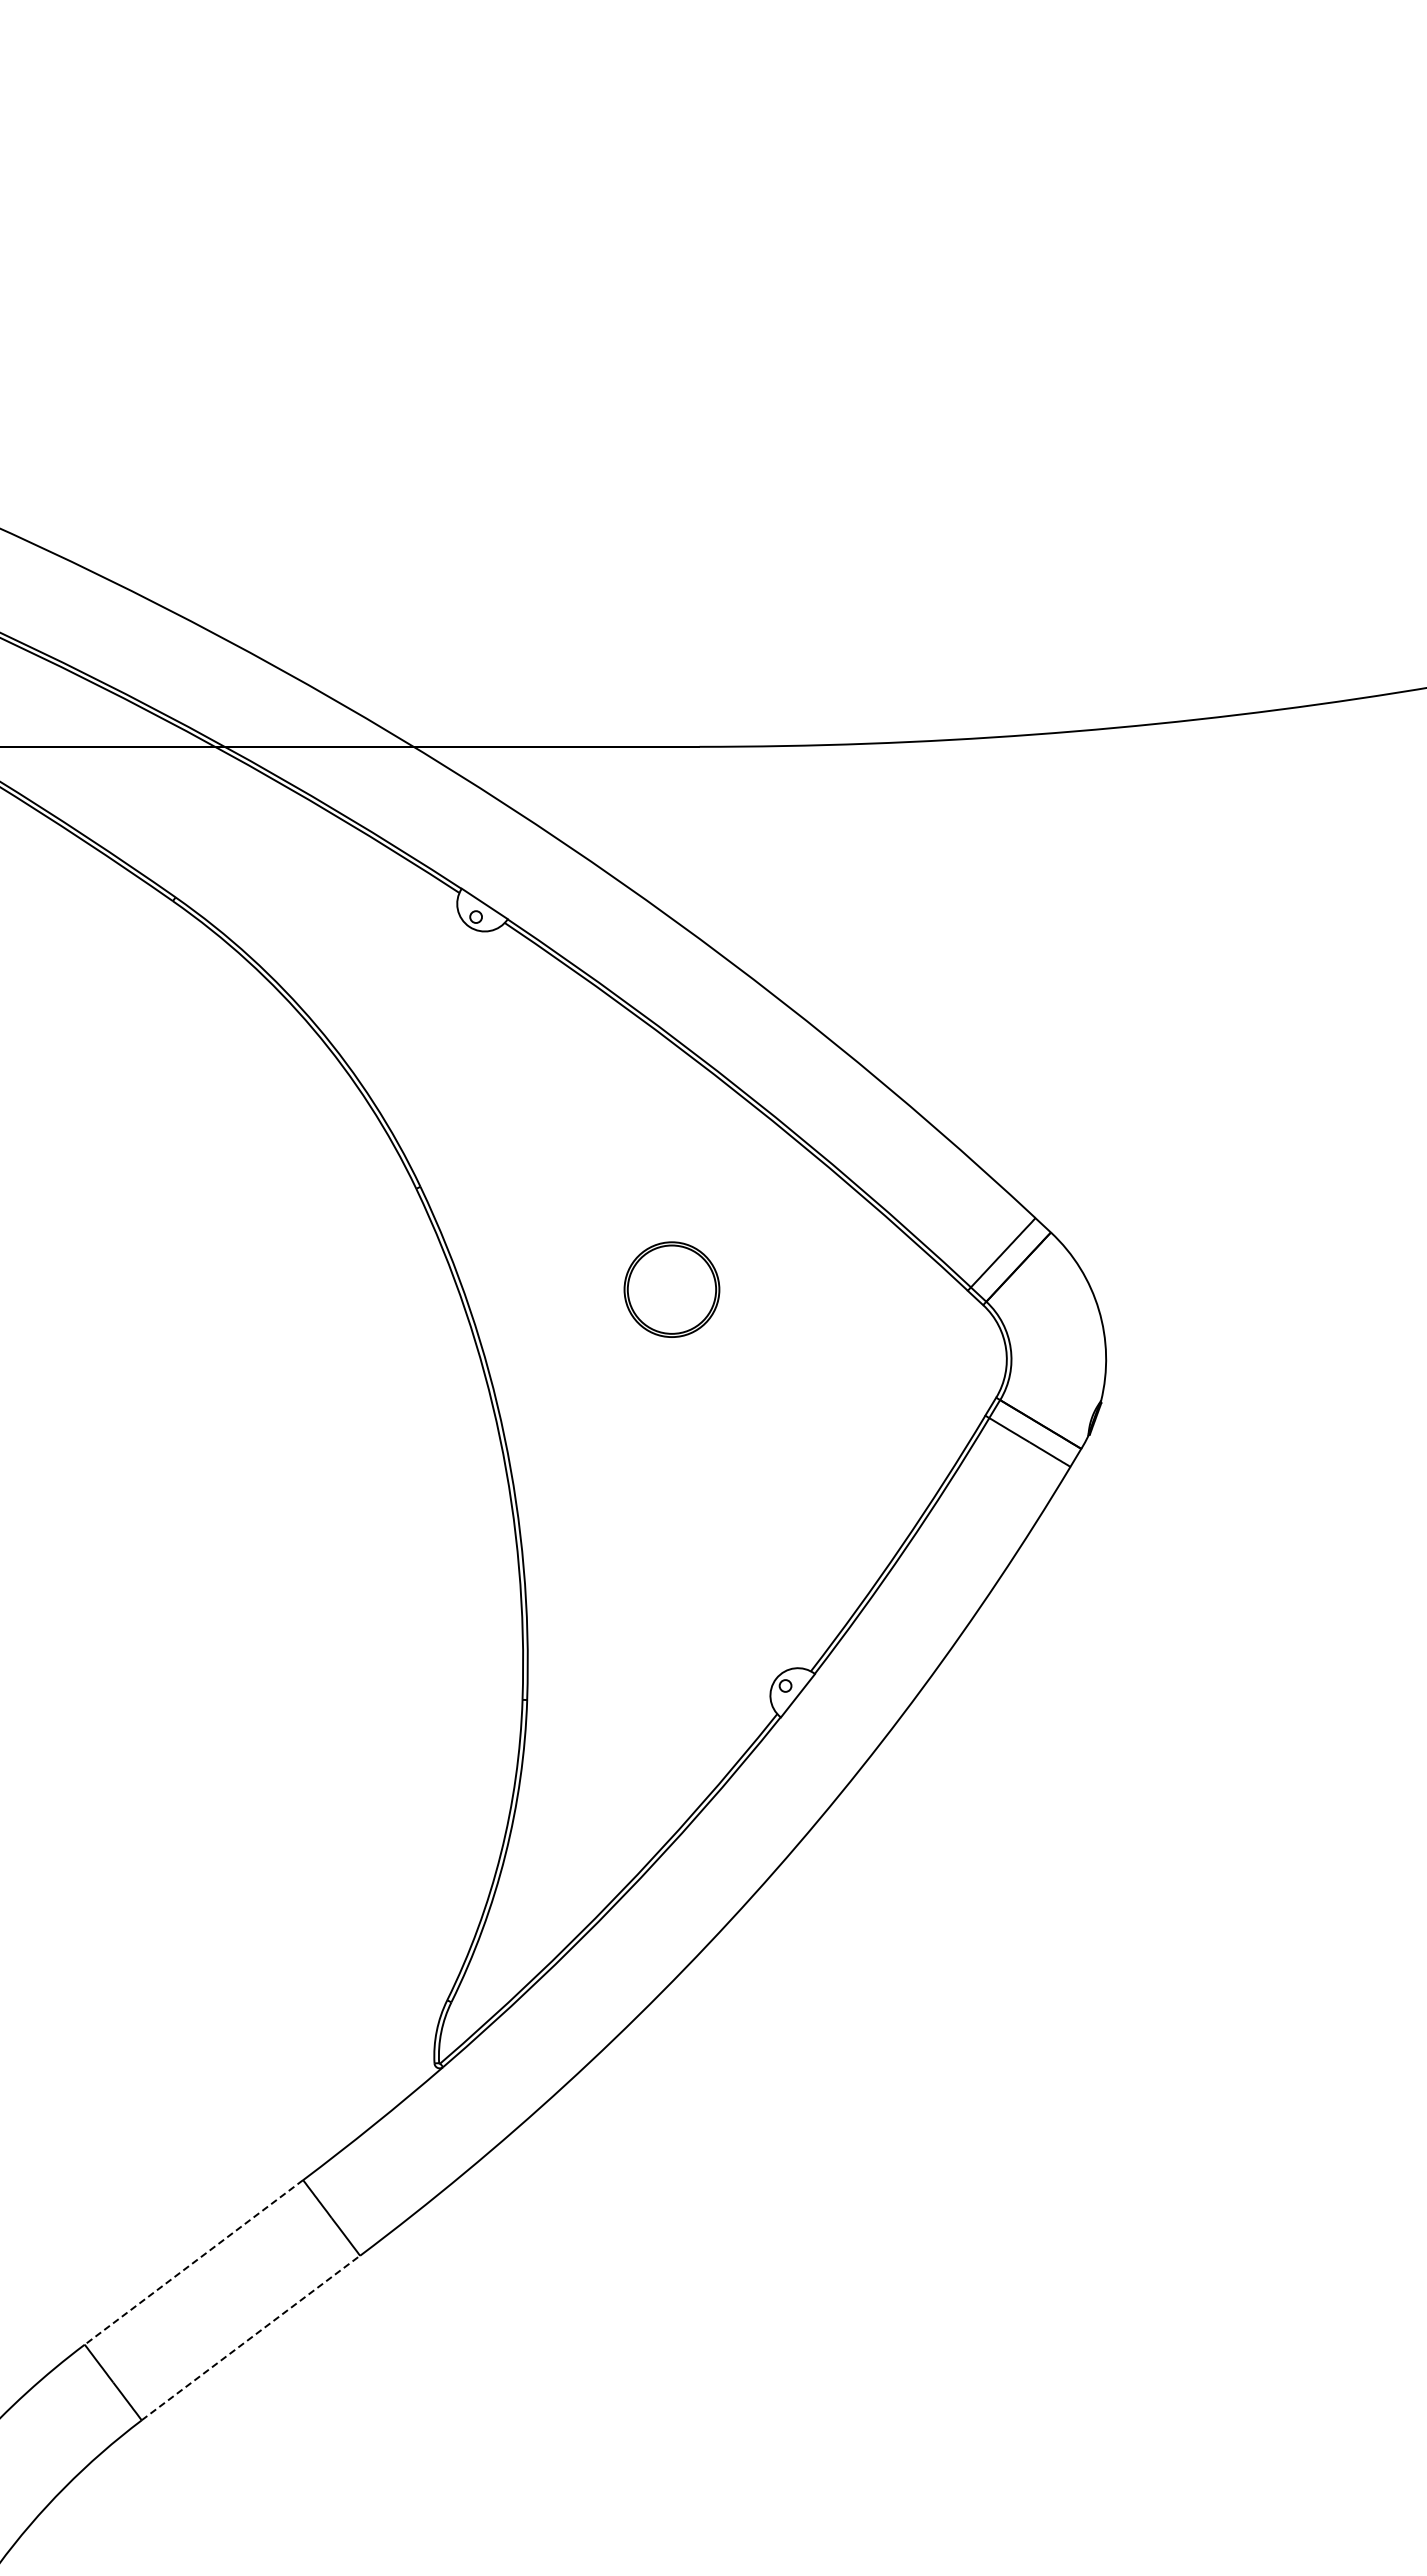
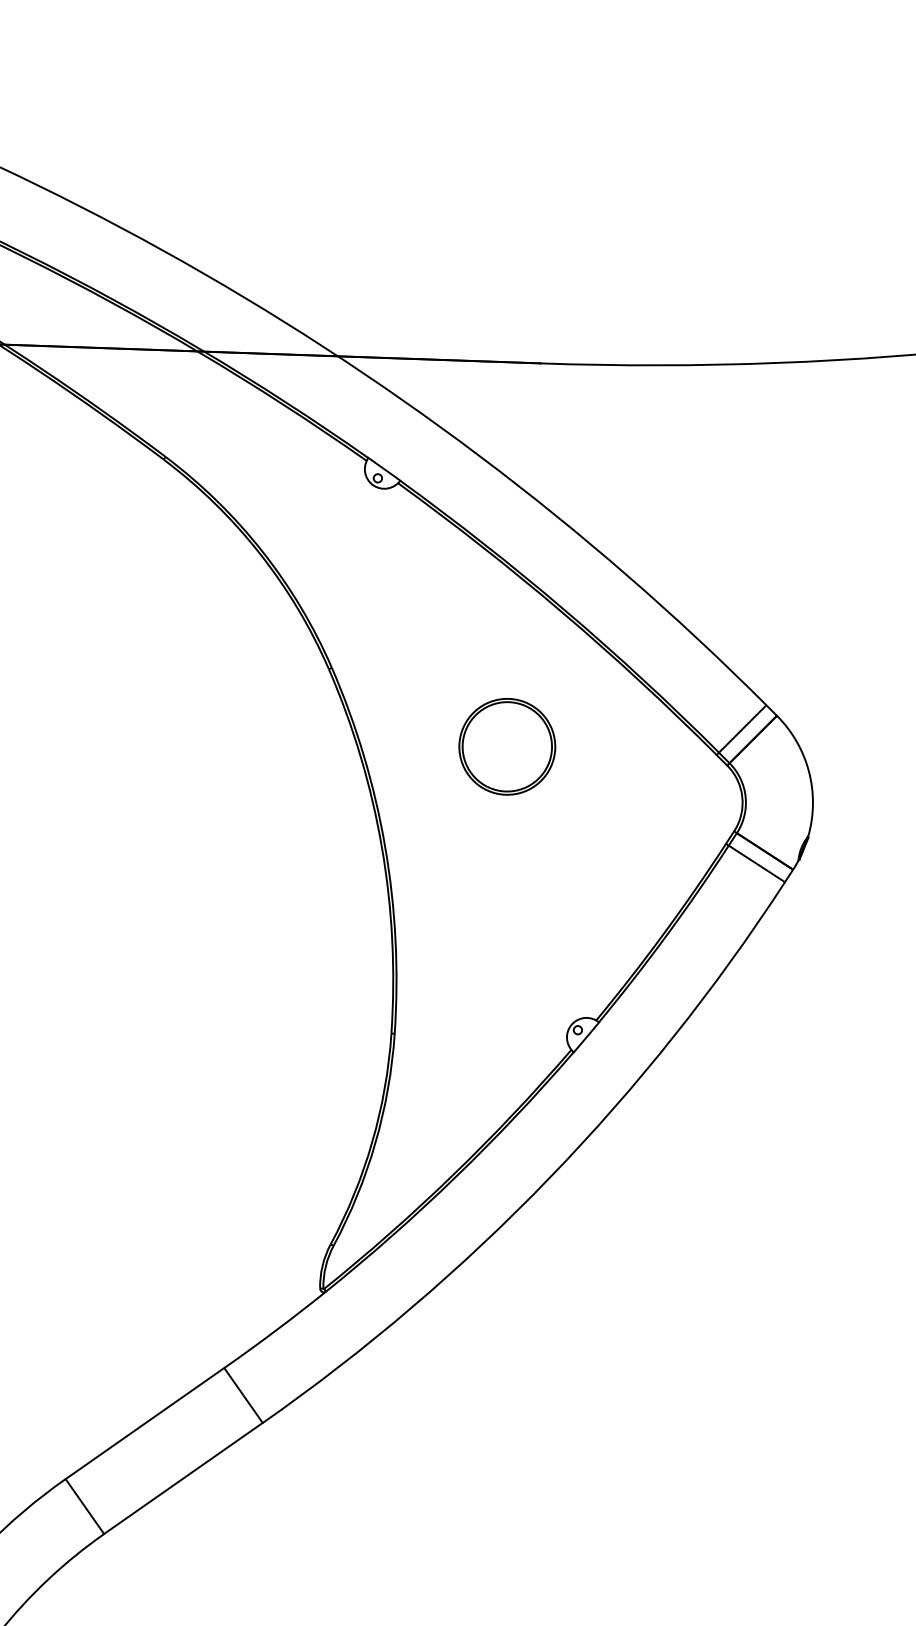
part: (671, 1289) -> (507, 746), size x1.43
line: (193, 2262) -> (144, 1423), dashed -> solid
line: (250, 2338) -> (183, 1478), dashed -> solid

